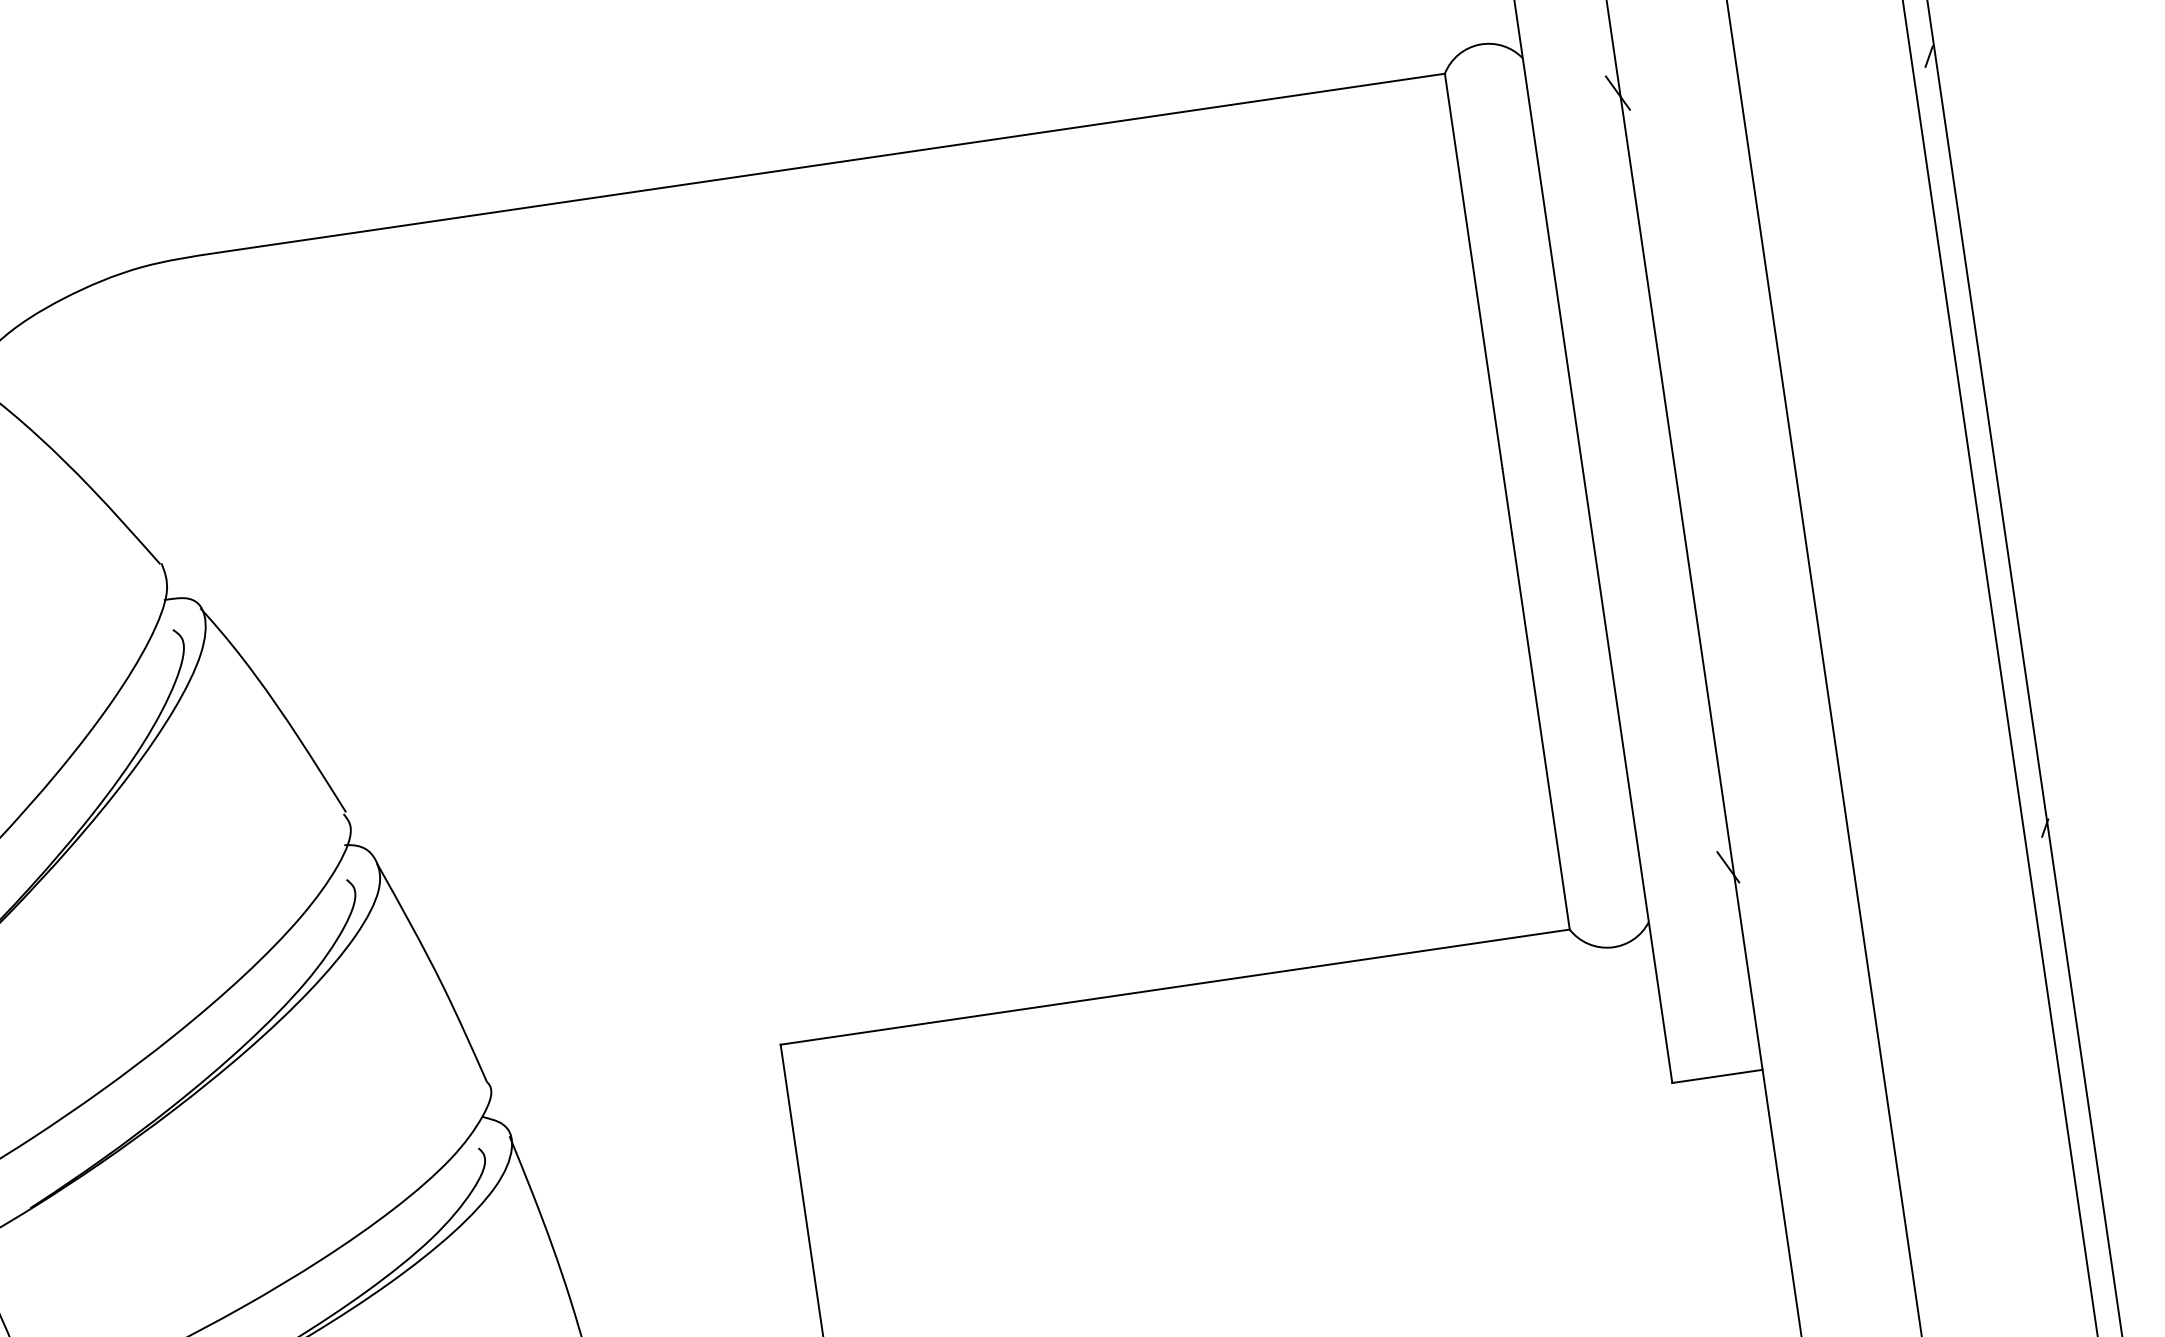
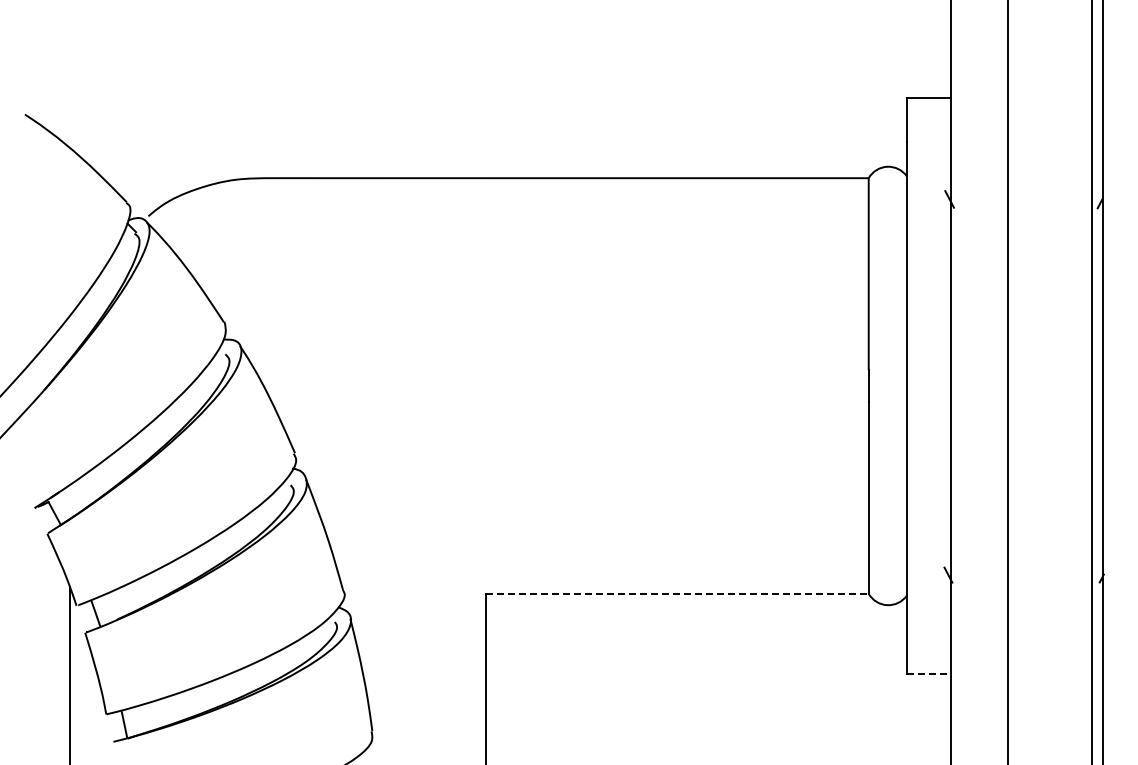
line: (1175, 986) -> (677, 593), solid -> dashed
line: (1716, 1075) -> (928, 673), solid -> dashed

